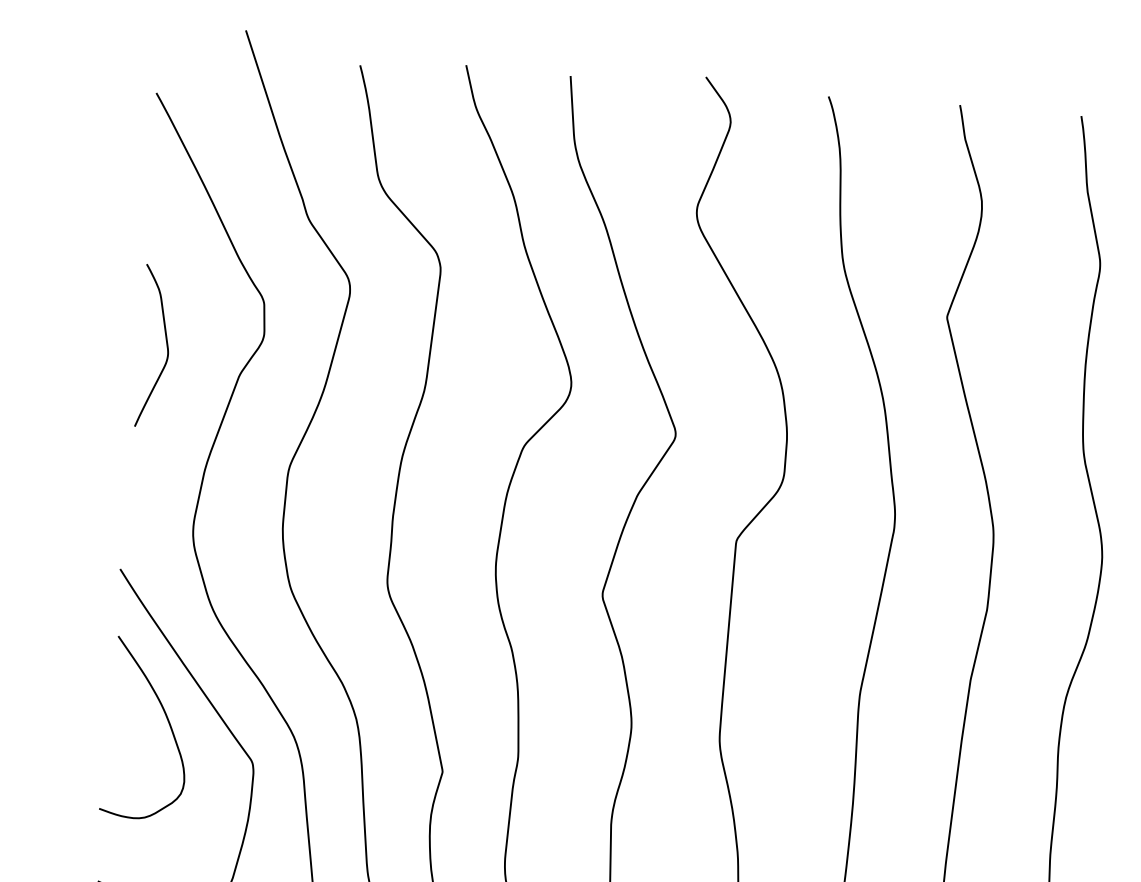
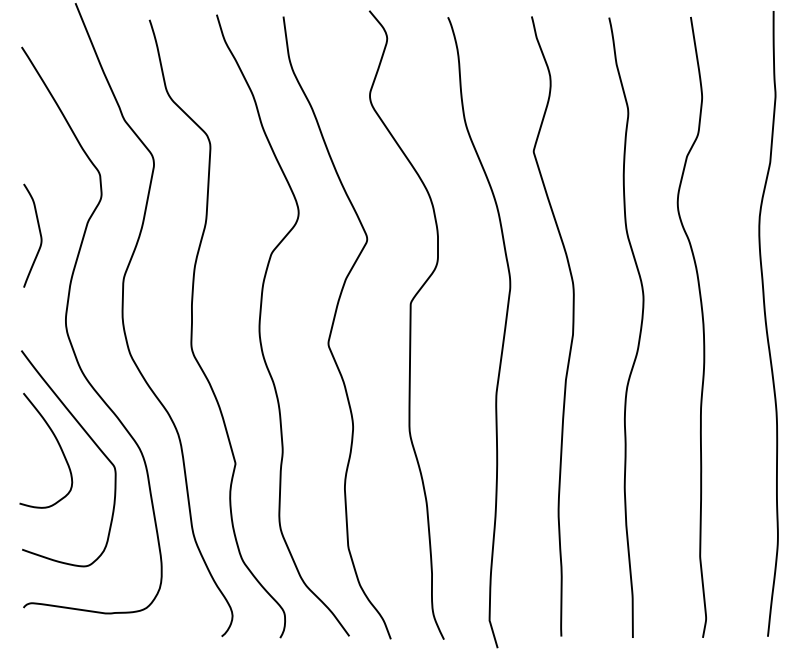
curve: (165, 345) -> (39, 234), moved

